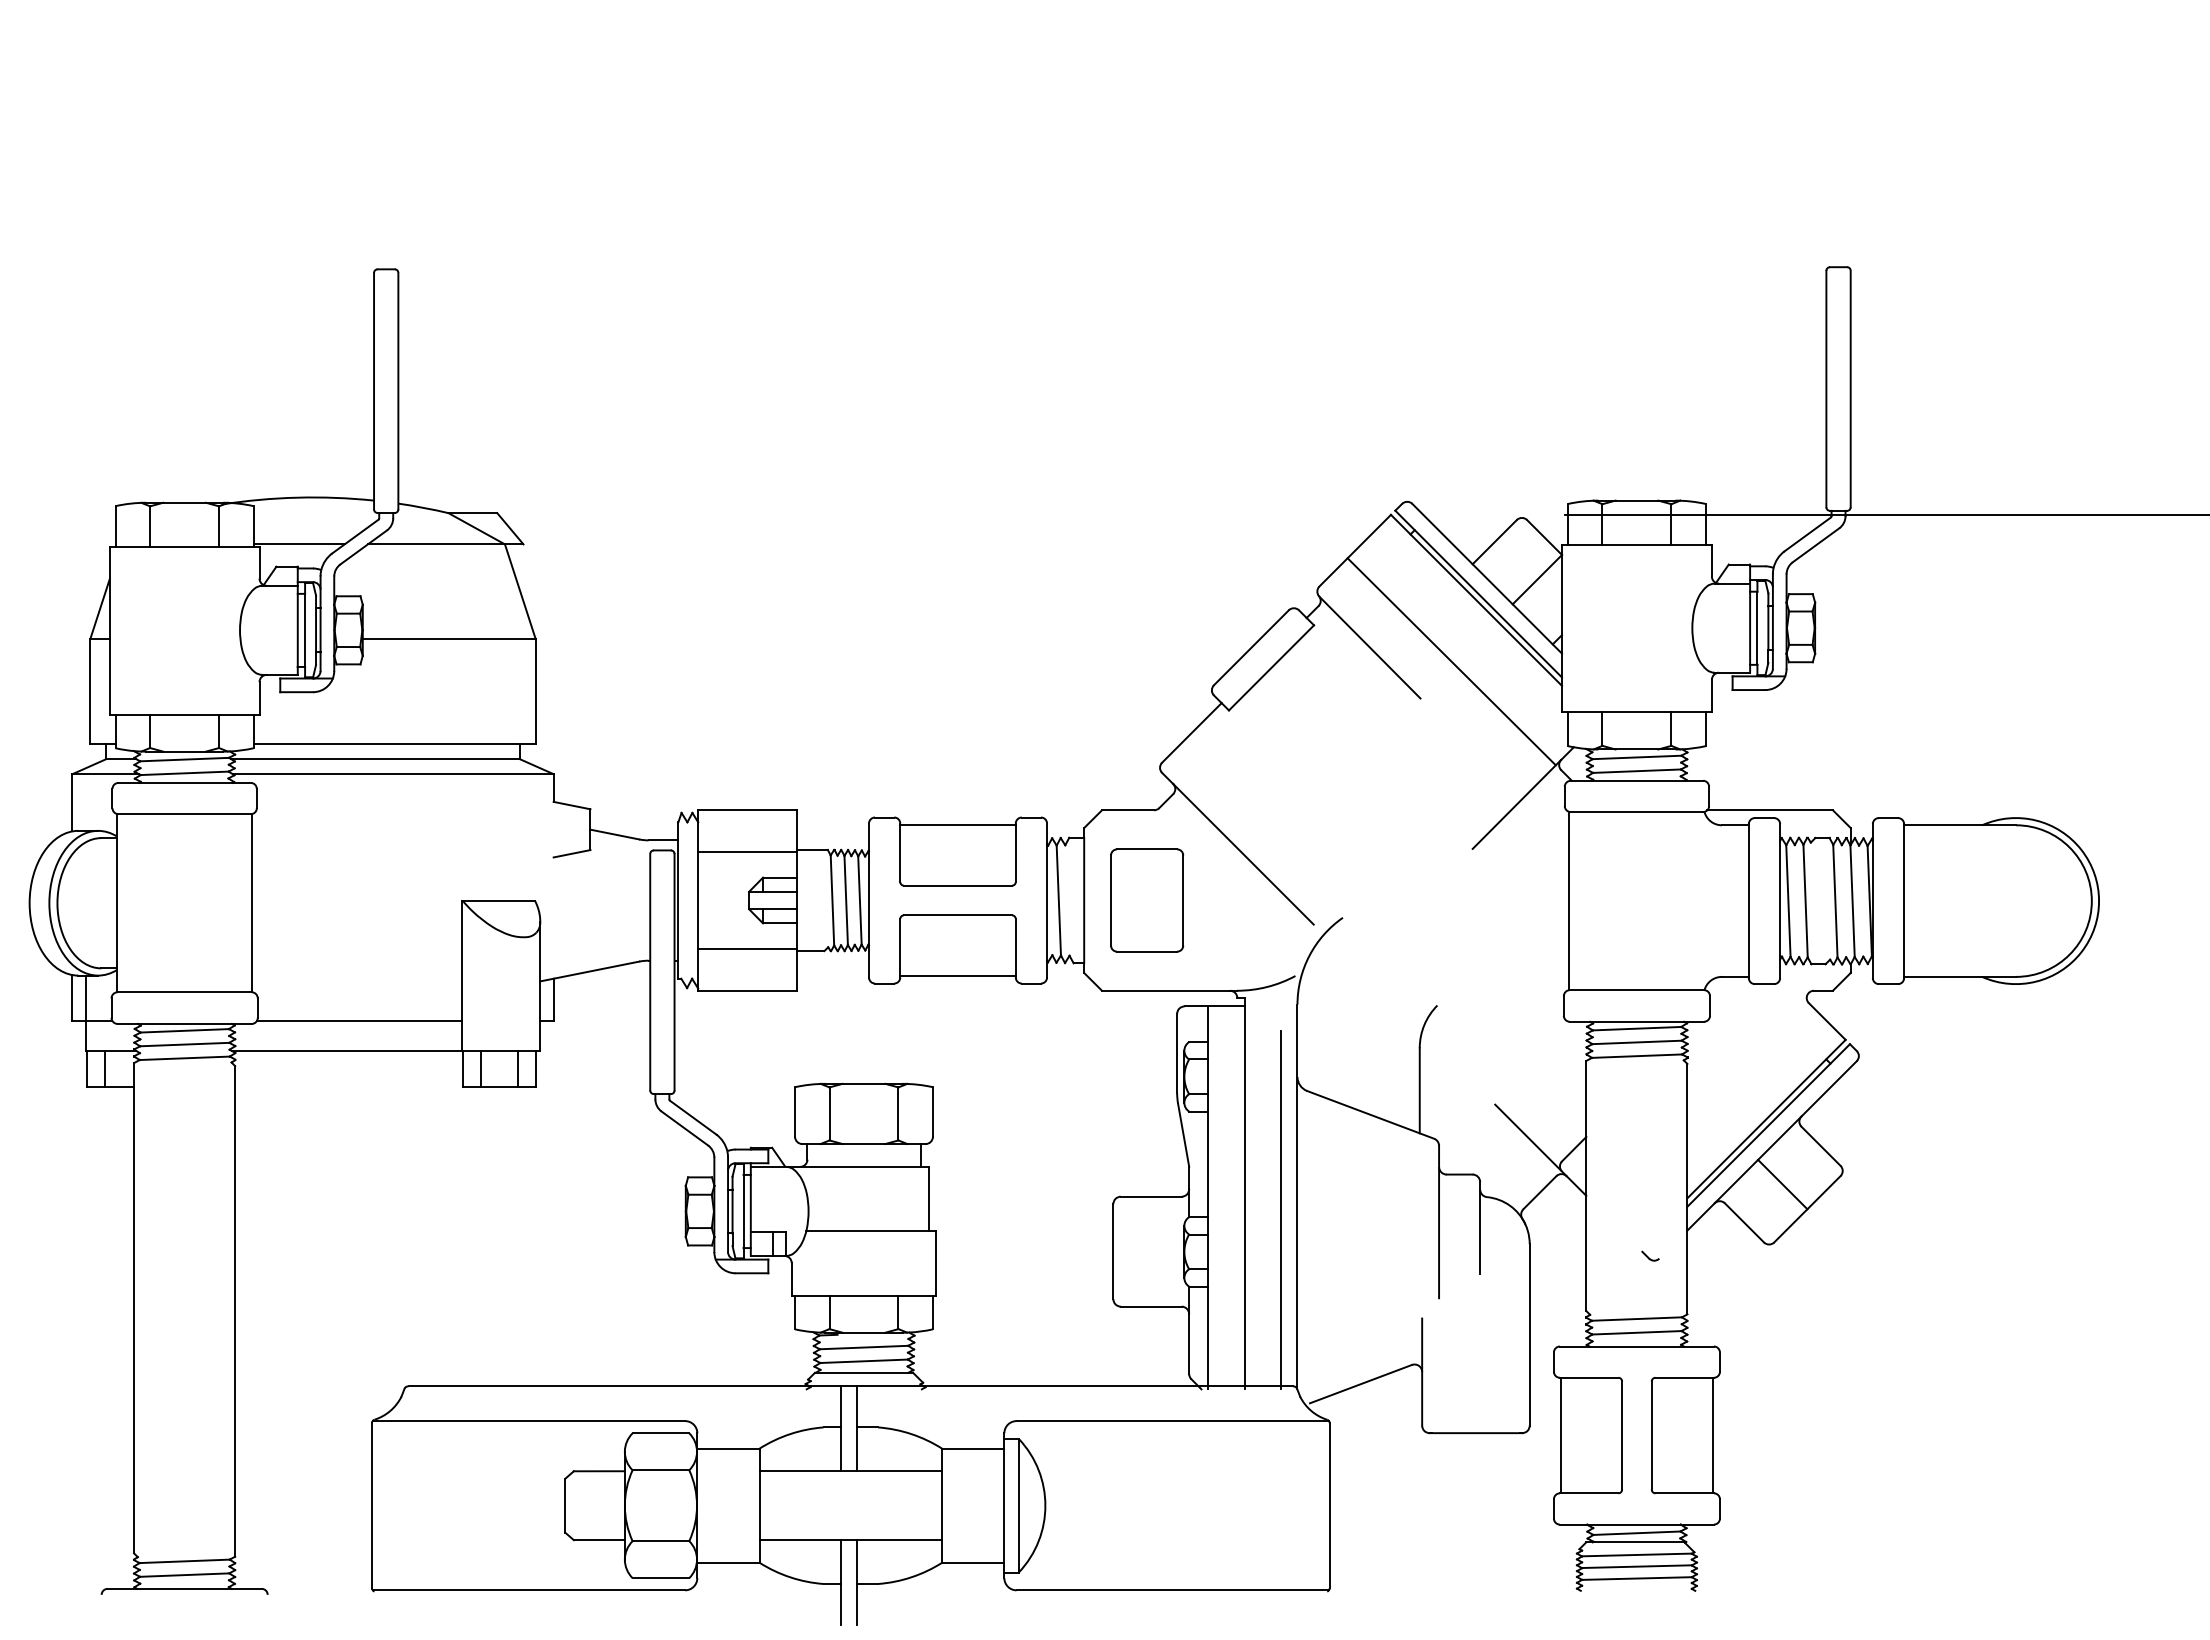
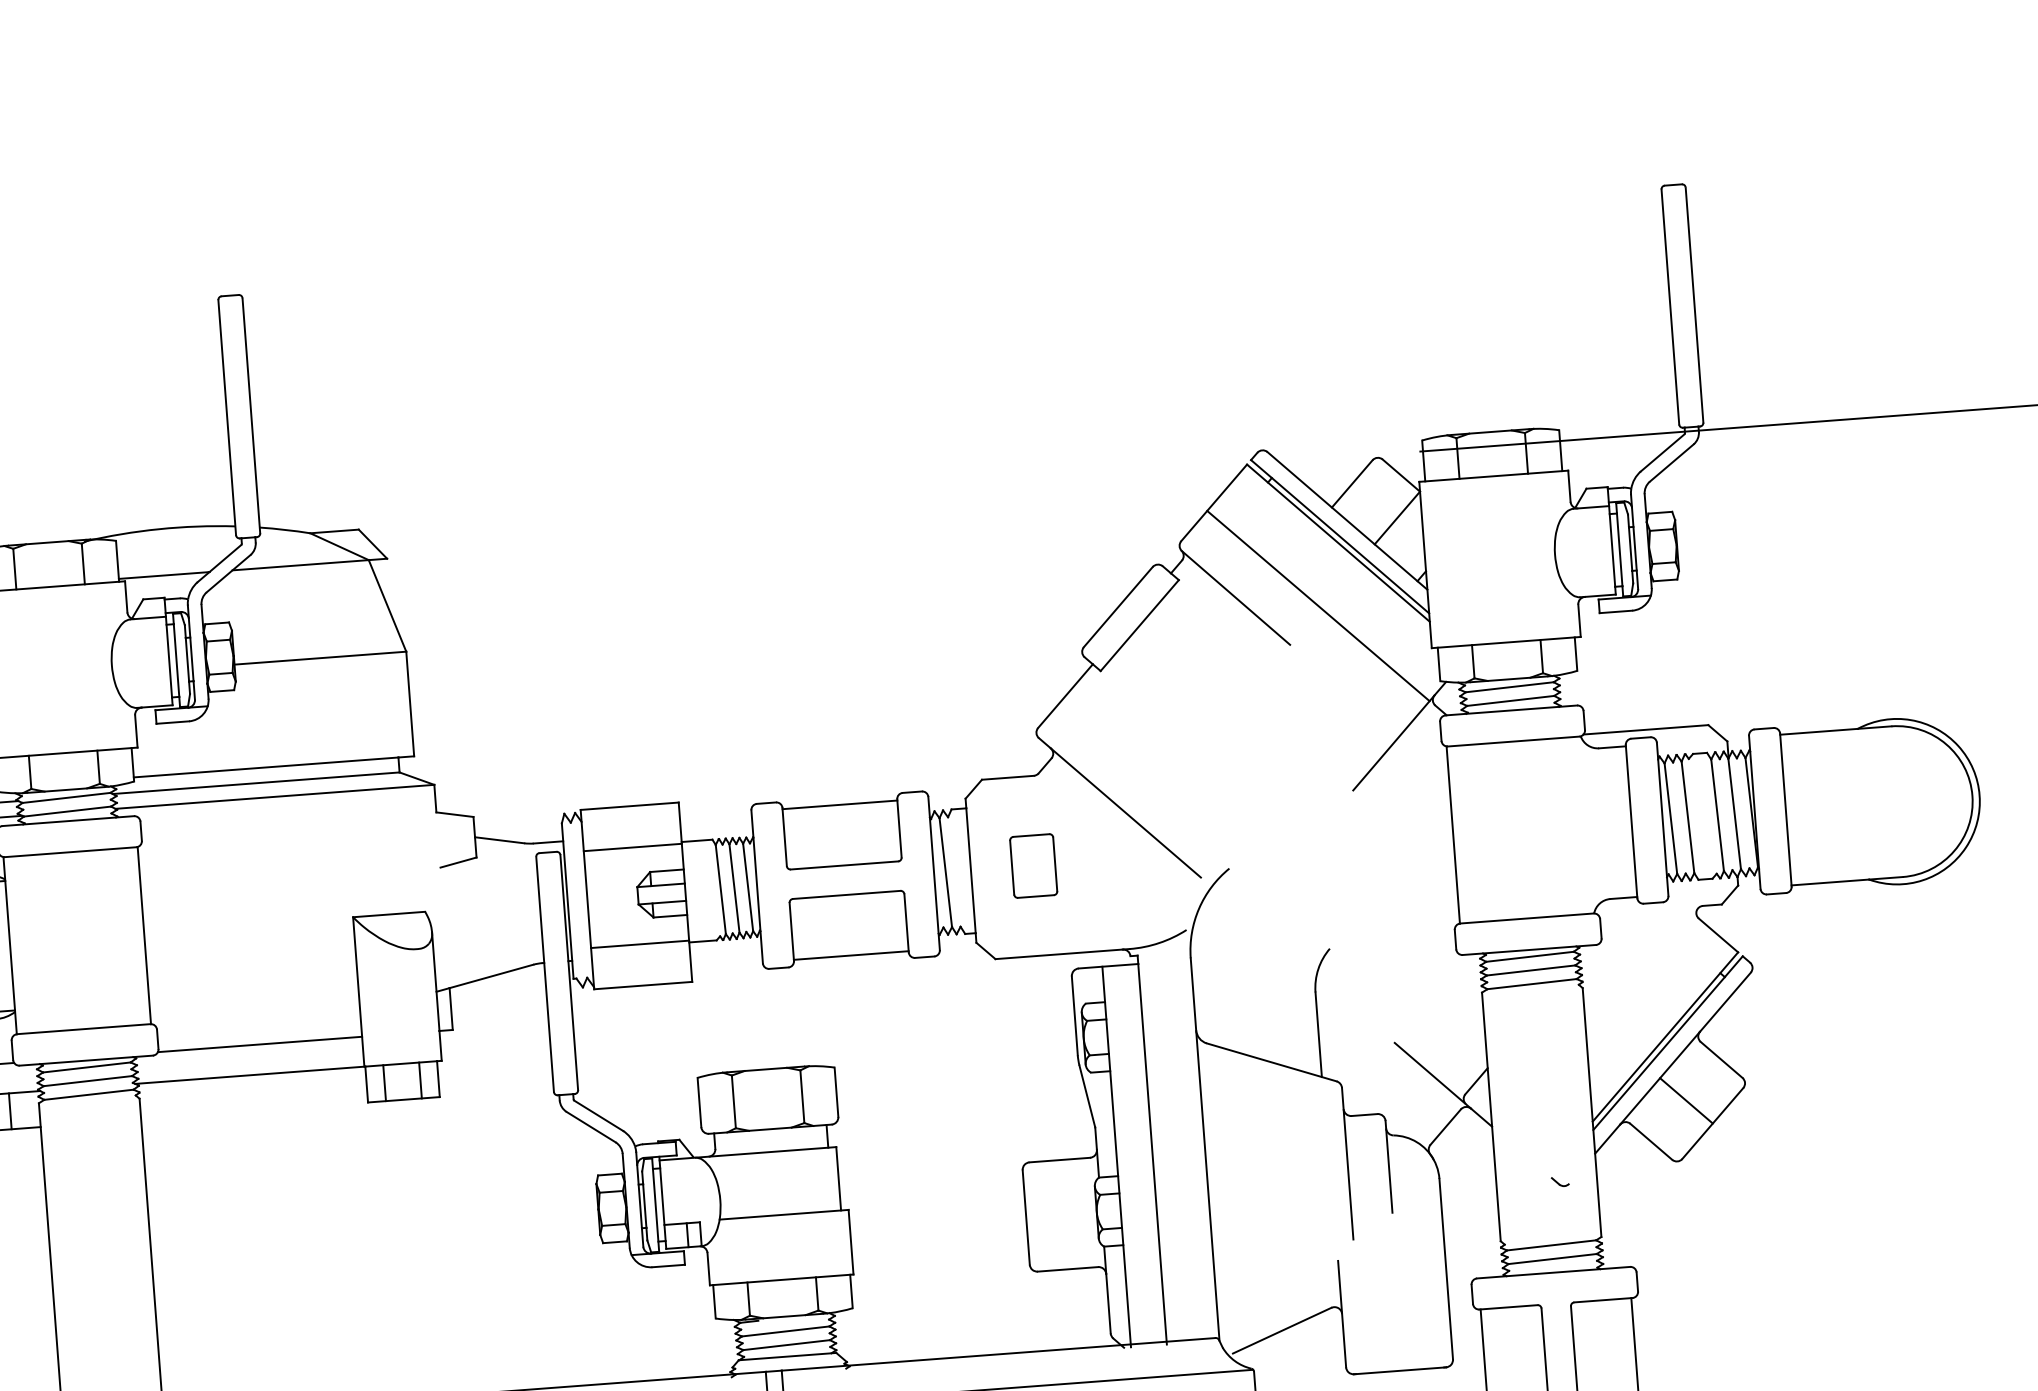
part: (1147, 900) -> (1033, 866), size x0.6
line: (1280, 1210) -> (1189, 1164), removed

